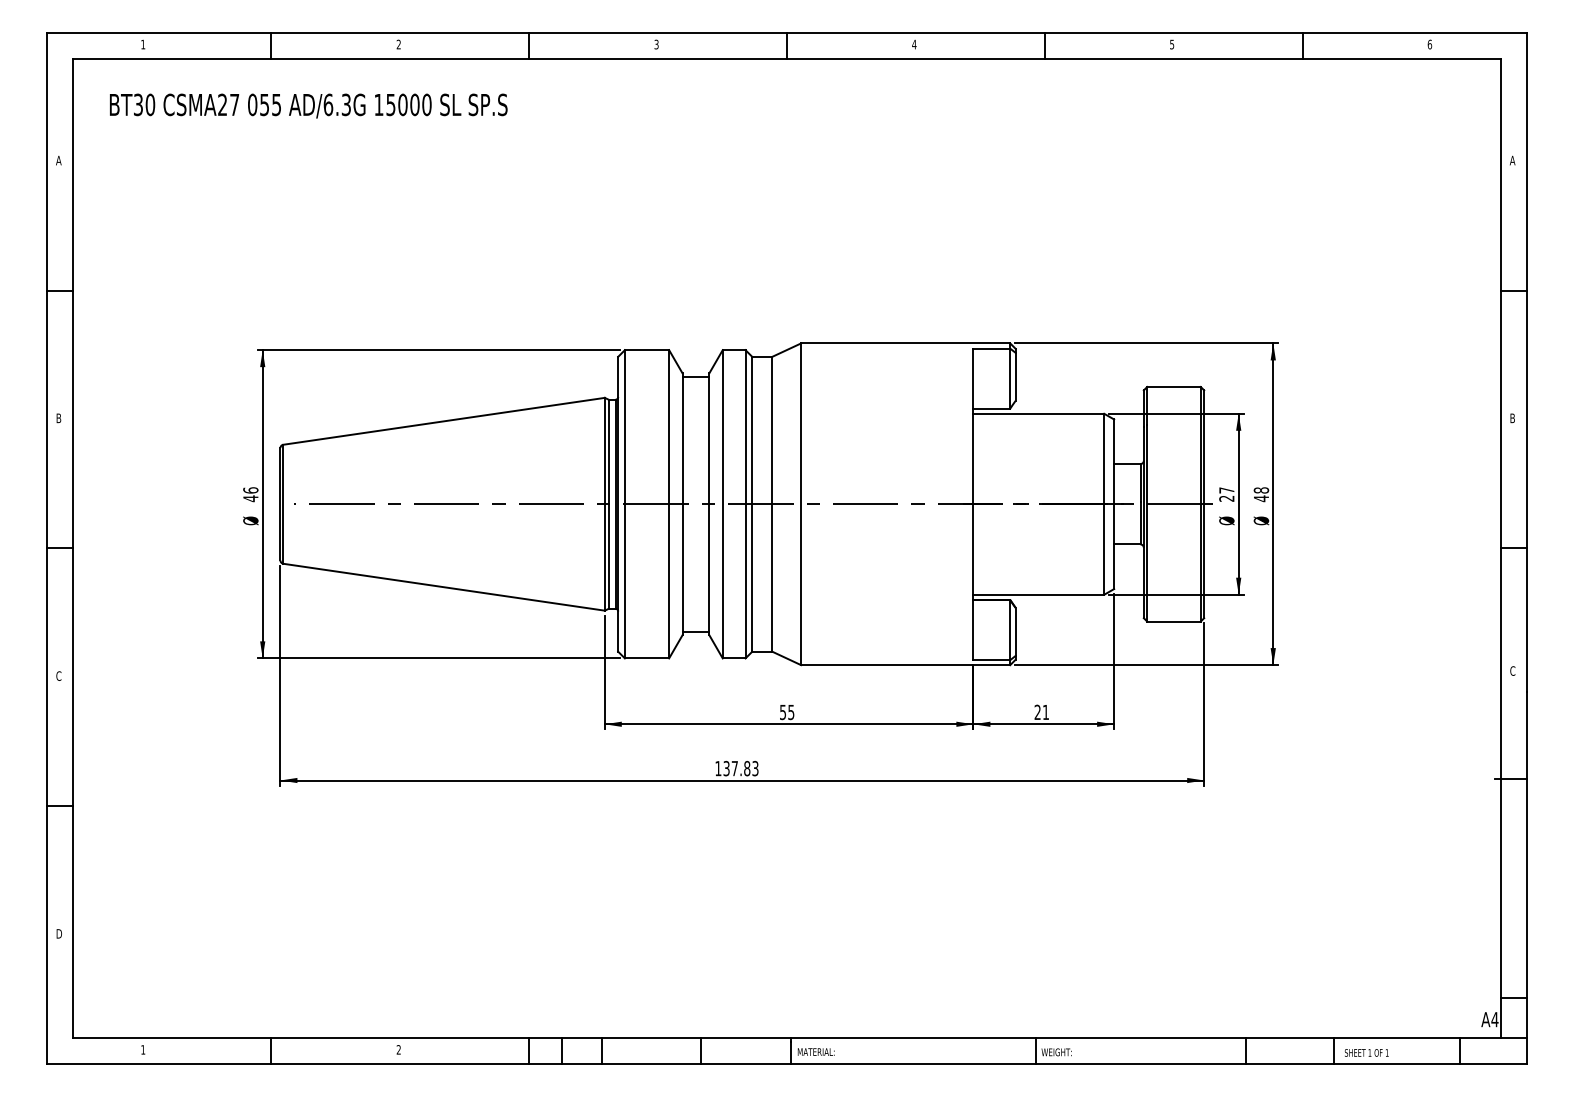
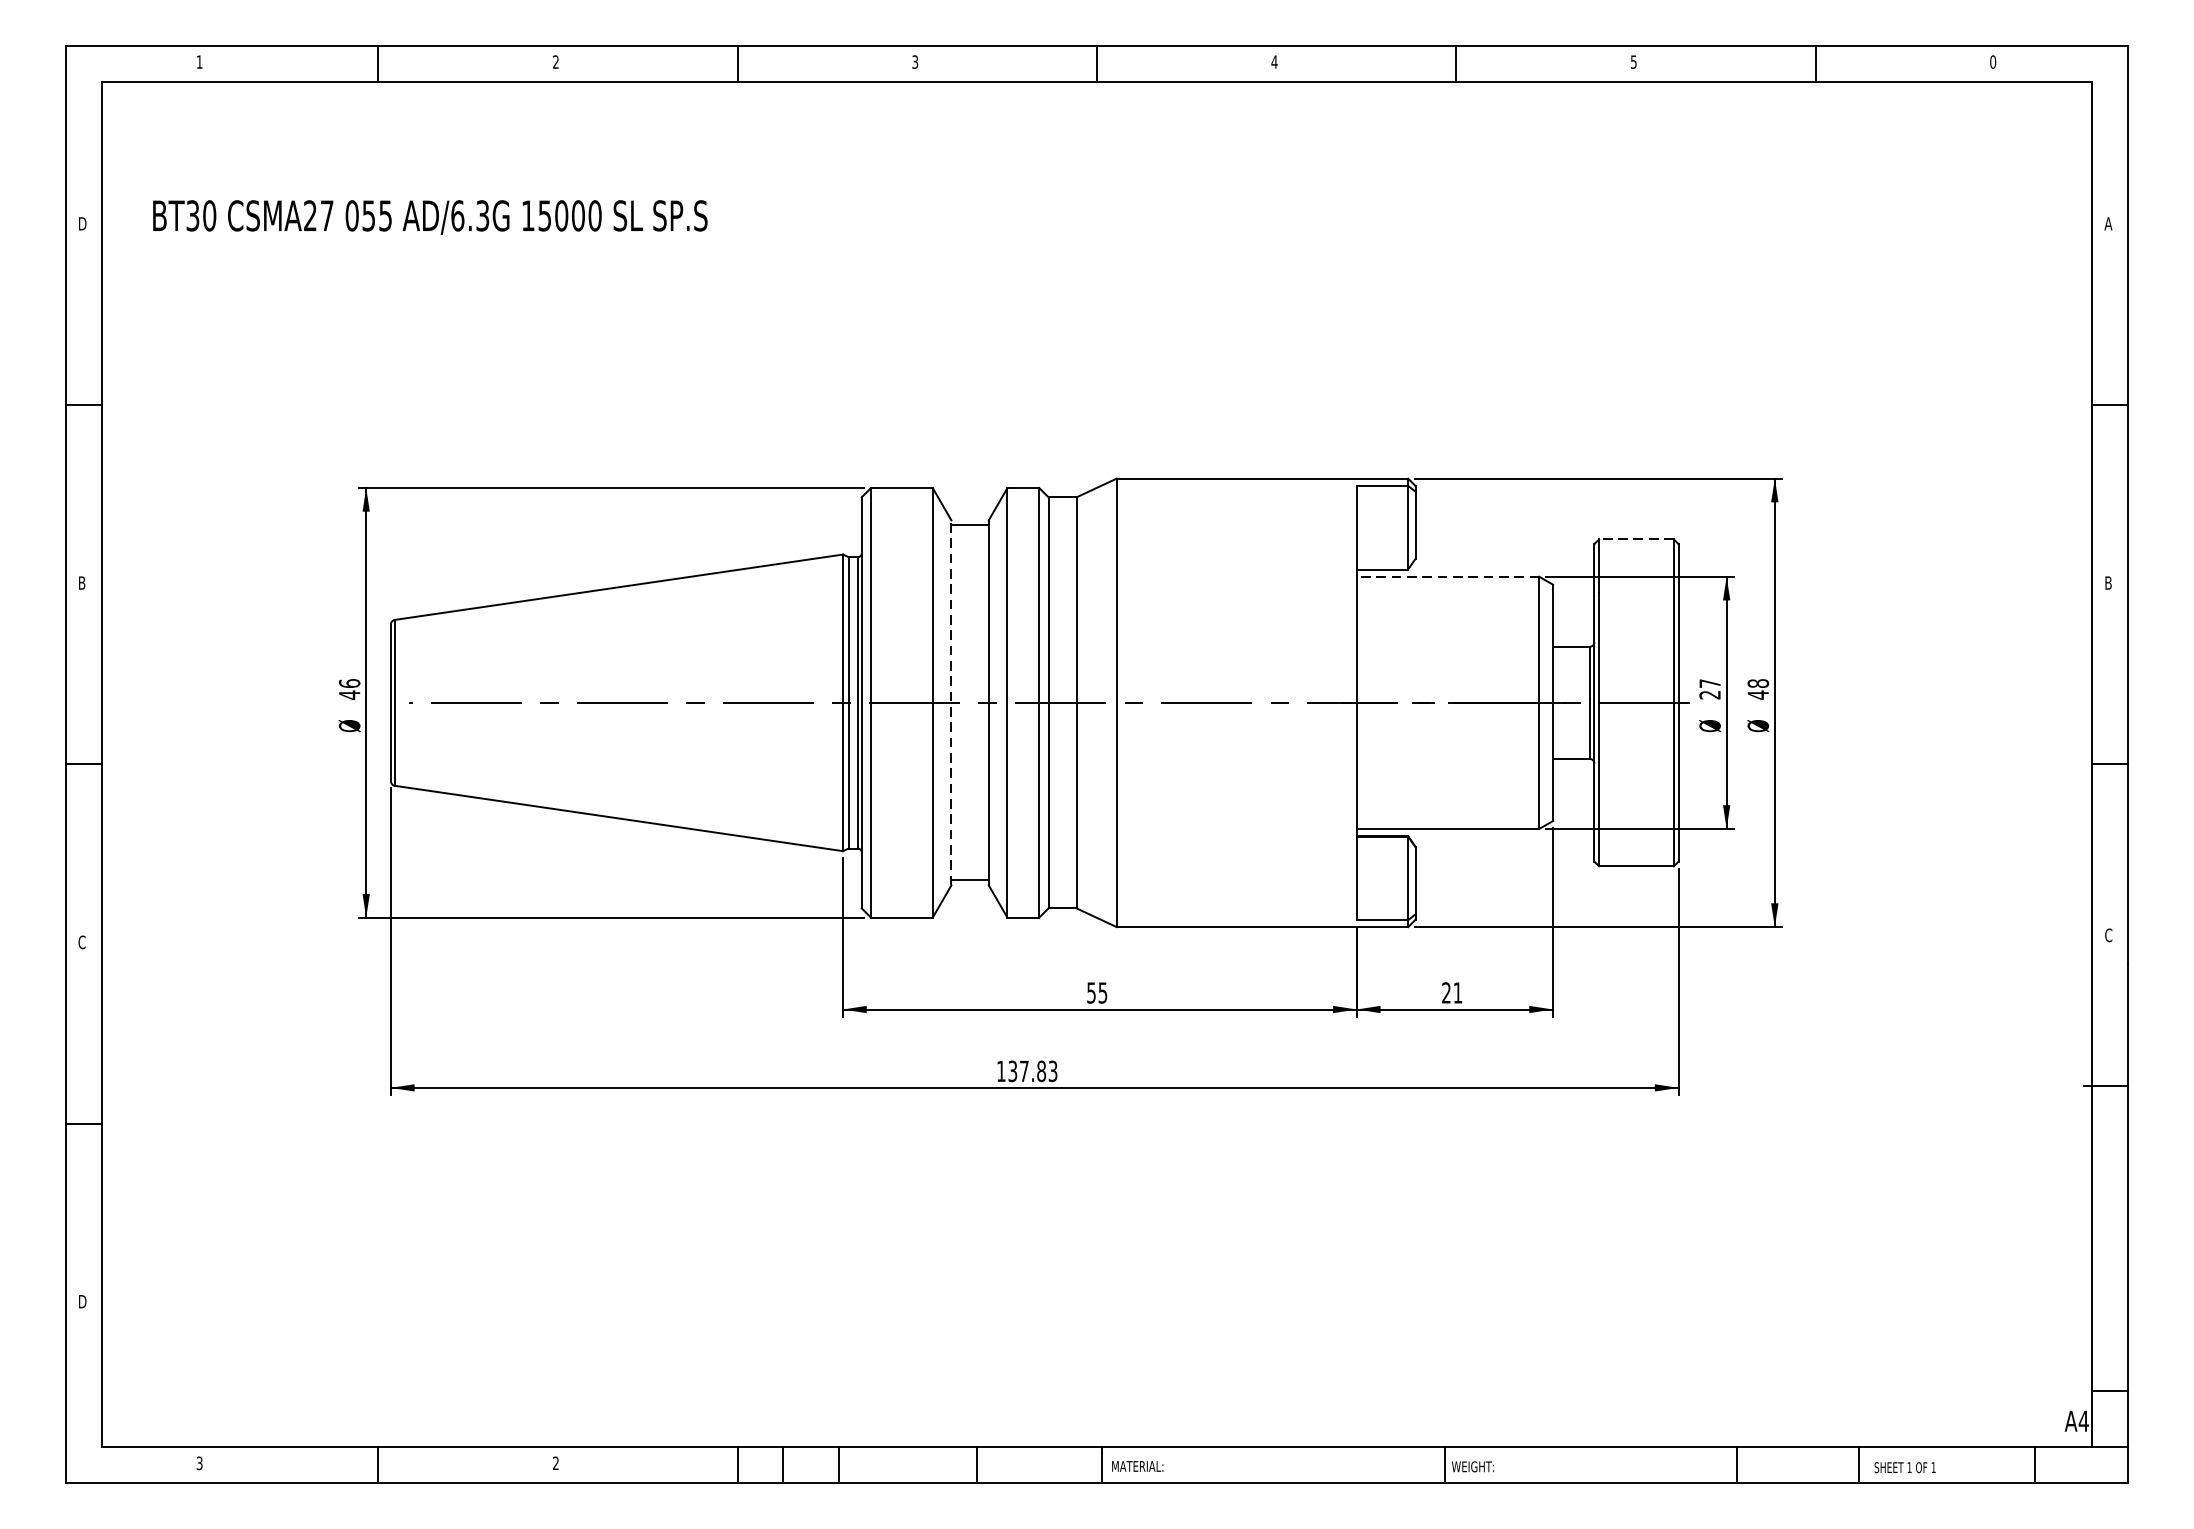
text: (1430, 43) -> (1993, 60), 6 -> 0
text: (308, 105) -> (430, 216), moved
text: (58, 160) -> (81, 223), A -> D
line: (1174, 387) -> (1637, 540), solid -> dashed
line: (1038, 413) -> (1447, 576), solid -> dashed
line: (682, 504) -> (951, 703), solid -> dashed
text: (143, 1049) -> (200, 1462), 1 -> 3

